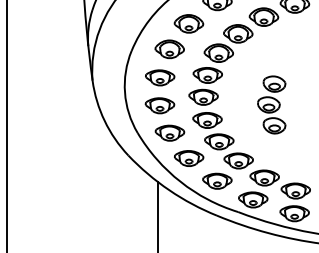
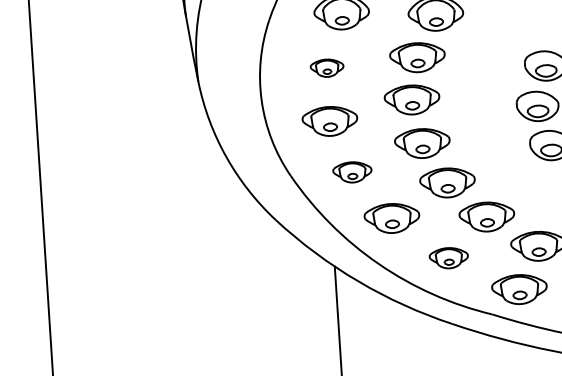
part: (160, 77) -> (327, 67), size x0.6
part: (169, 132) -> (351, 171), size x0.7
part: (217, 180) -> (448, 256), size x0.7

